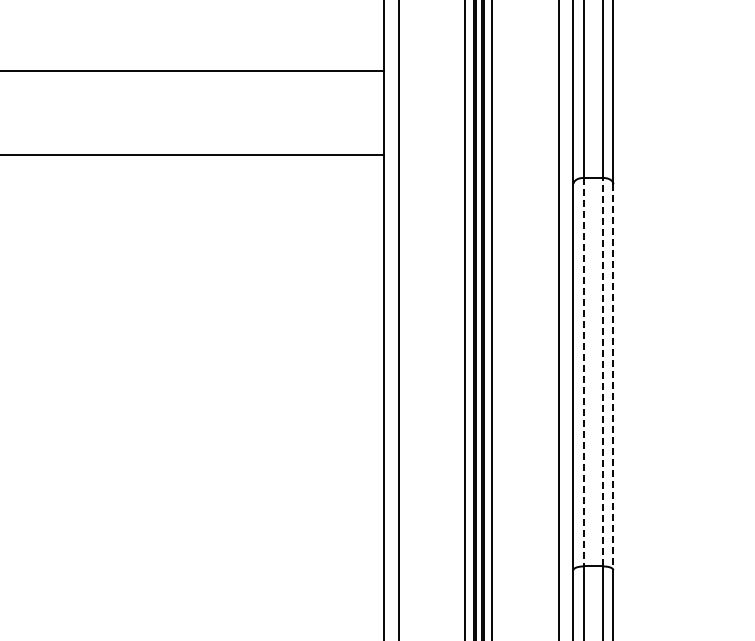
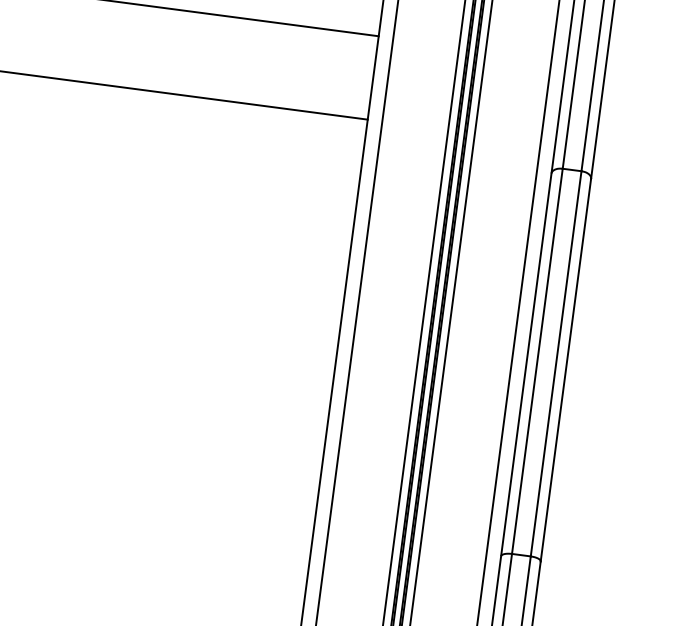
line: (602, 371) -> (555, 363), dashed -> solid
line: (583, 372) -> (536, 361), dashed -> solid
line: (613, 377) -> (565, 370), dashed -> solid

